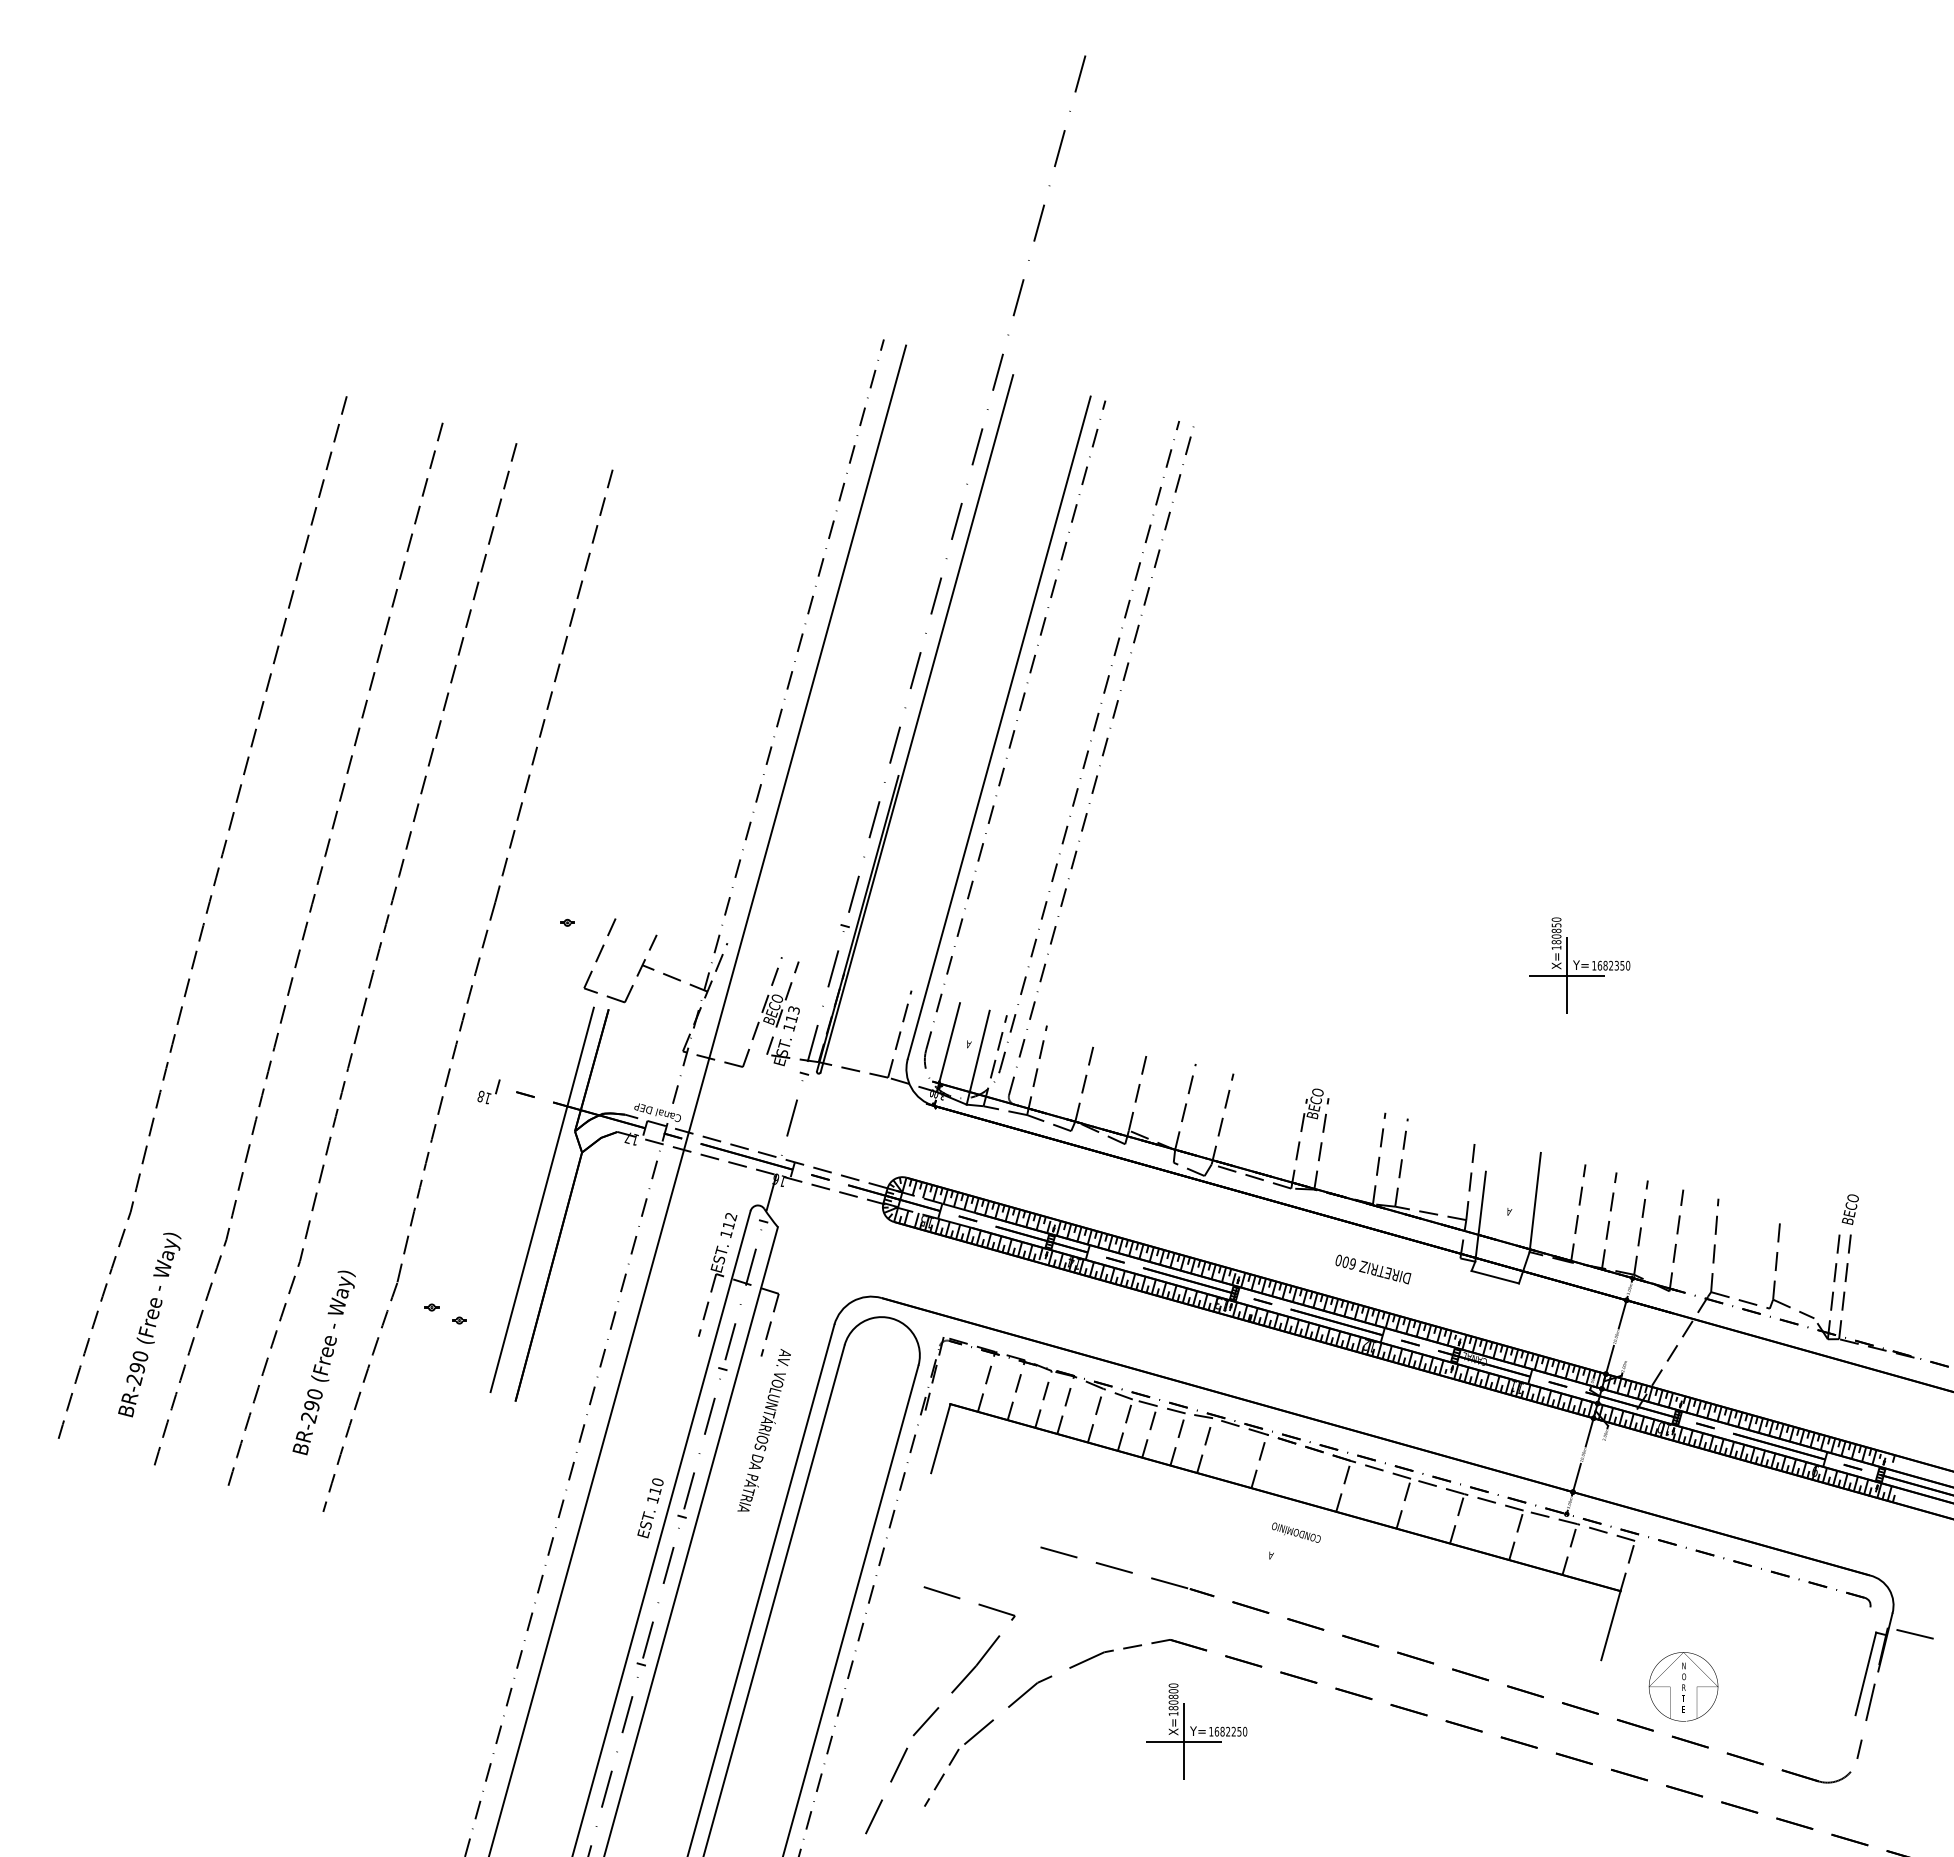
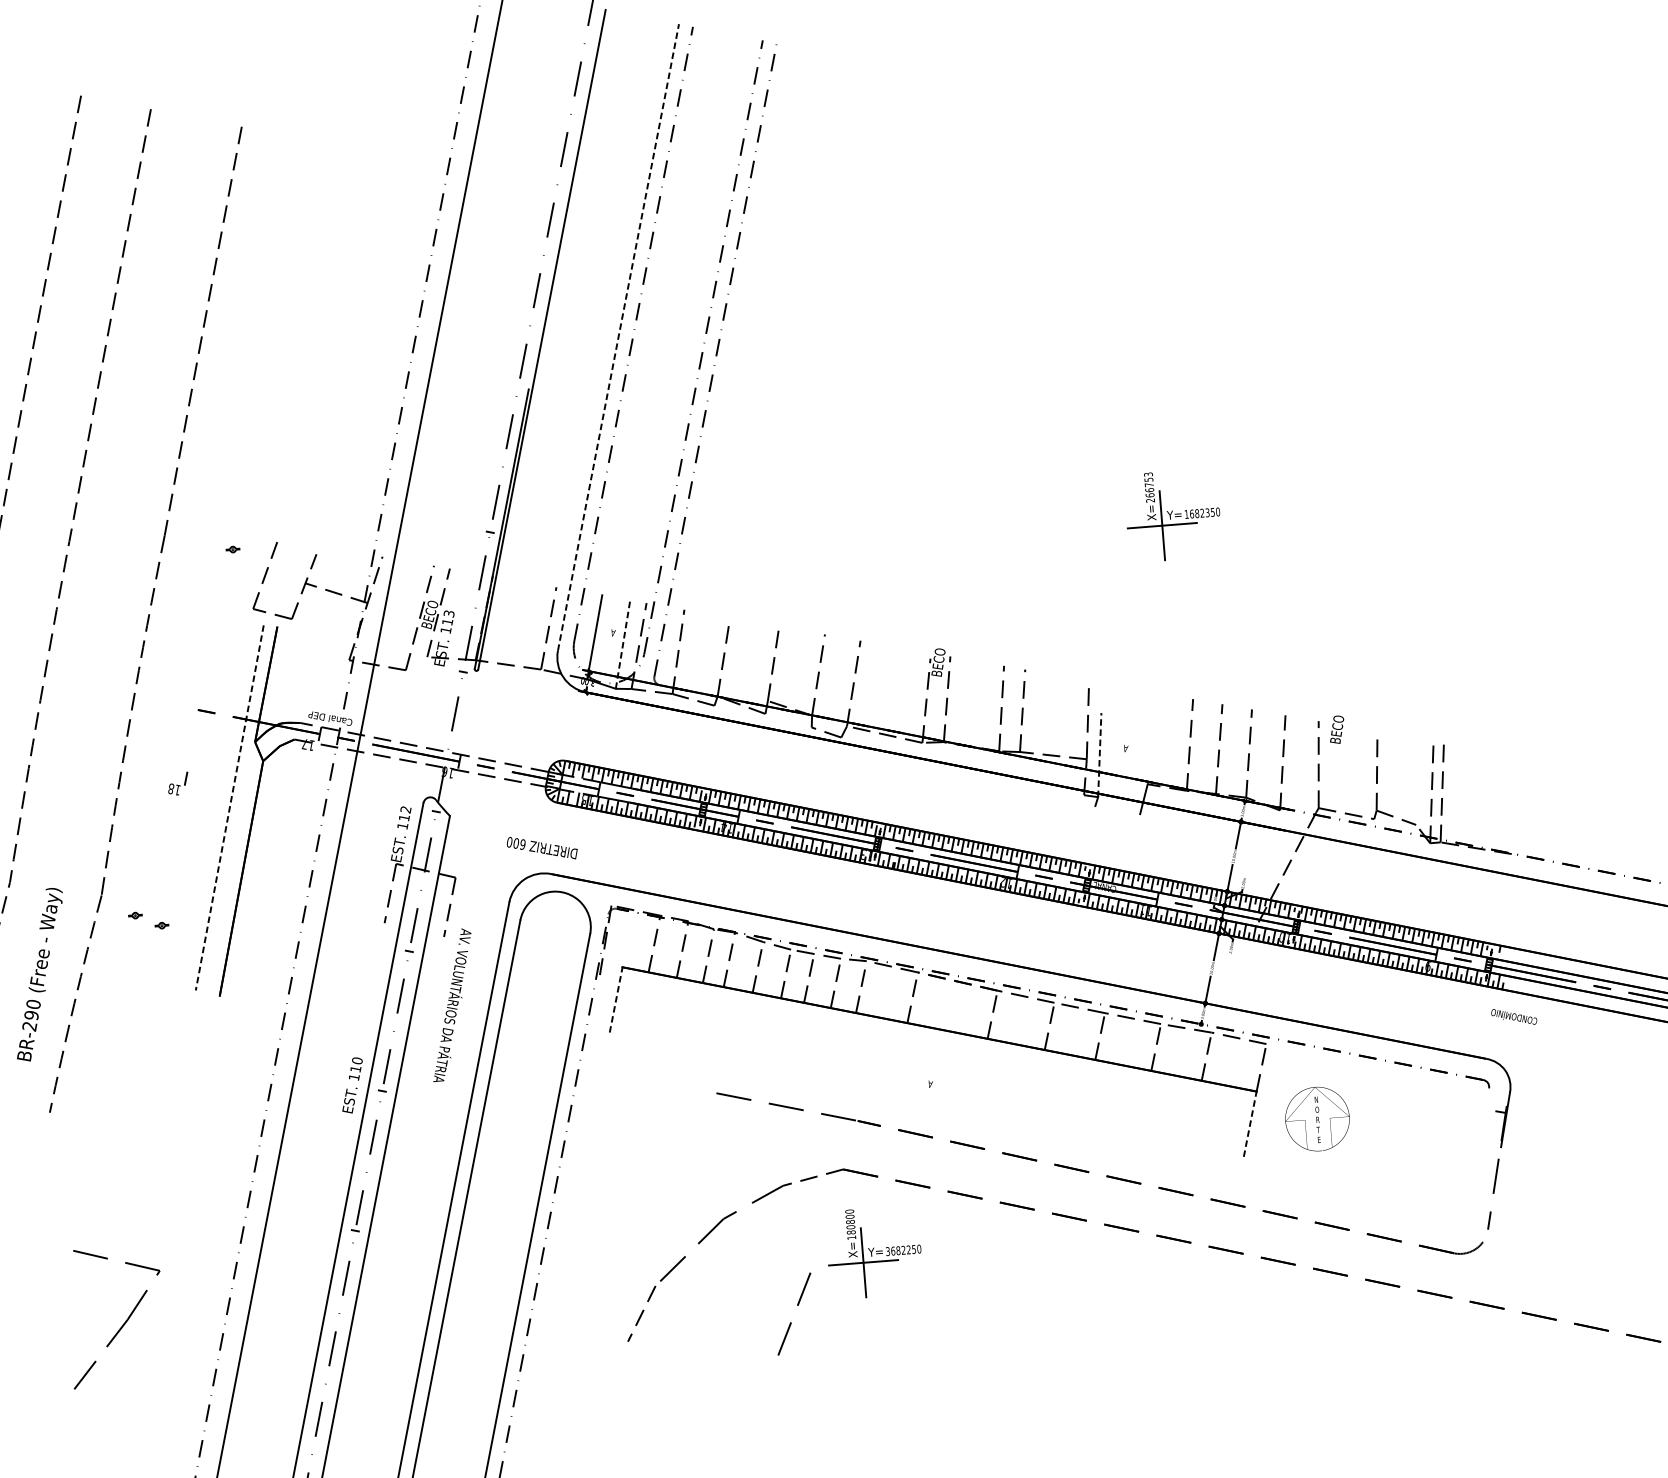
line: (999, 727) -> (618, 337), solid -> dashed
text: (1556, 933) -> (1149, 487), 180850 -> 266753
line: (978, 1057) -> (623, 644), solid -> dashed
part: (488, 1091) -> (177, 783), moved
line: (542, 1199) -> (229, 807), solid -> dashed
line: (1534, 1202) -> (1148, 738), removed
text: (1849, 1209) -> (1336, 729), moved
line: (1480, 1216) -> (1099, 754), solid -> dashed
text: (1373, 1269) -> (542, 848), moved
line: (1494, 1276) -> (1117, 809), removed
line: (940, 1438) -> (615, 999), solid -> dashed
text: (1296, 1532) -> (1514, 1016), moved
line: (1610, 1625) -> (1249, 1124), solid -> dashed
line: (1910, 1632) -> (1528, 1108), removed
part: (971, 1669) -> (123, 1323), moved
line: (1865, 1673) -> (1489, 1149), removed
text: (1683, 1686) -> (1317, 1118), moved
text: (1211, 1731) -> (888, 1251), 1682250 -> 3682250
line: (890, 1782) -> (797, 1305), moved

